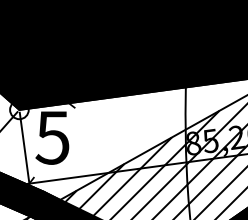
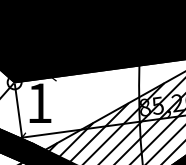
text: (51, 138) -> (38, 103), 5 -> 1

